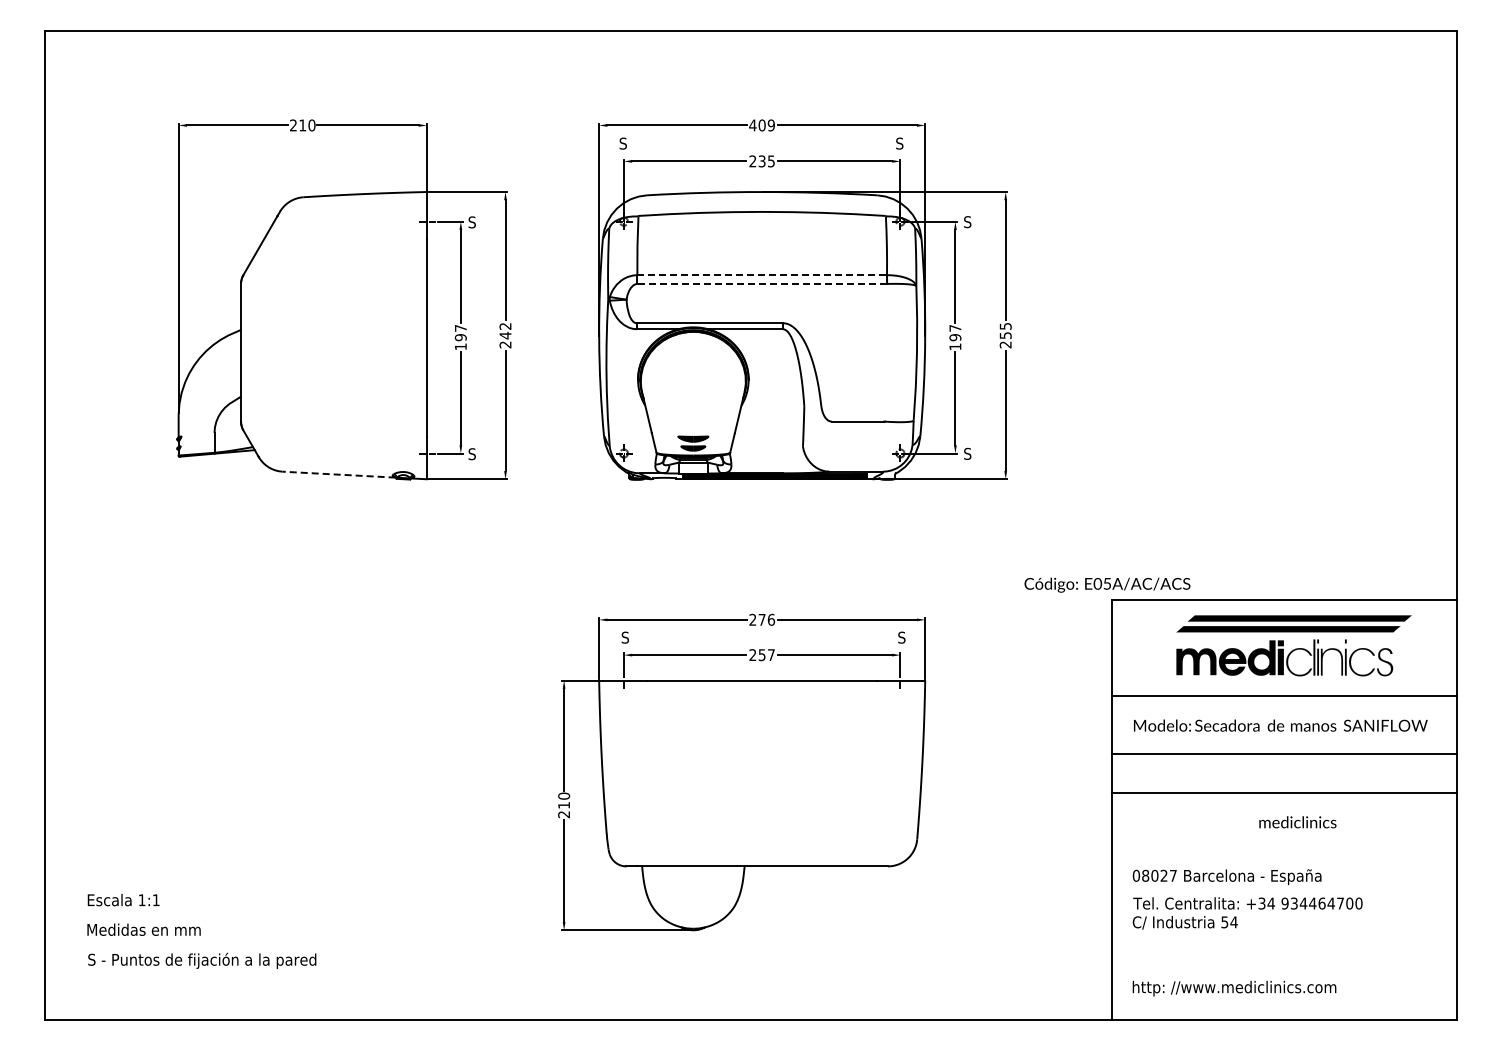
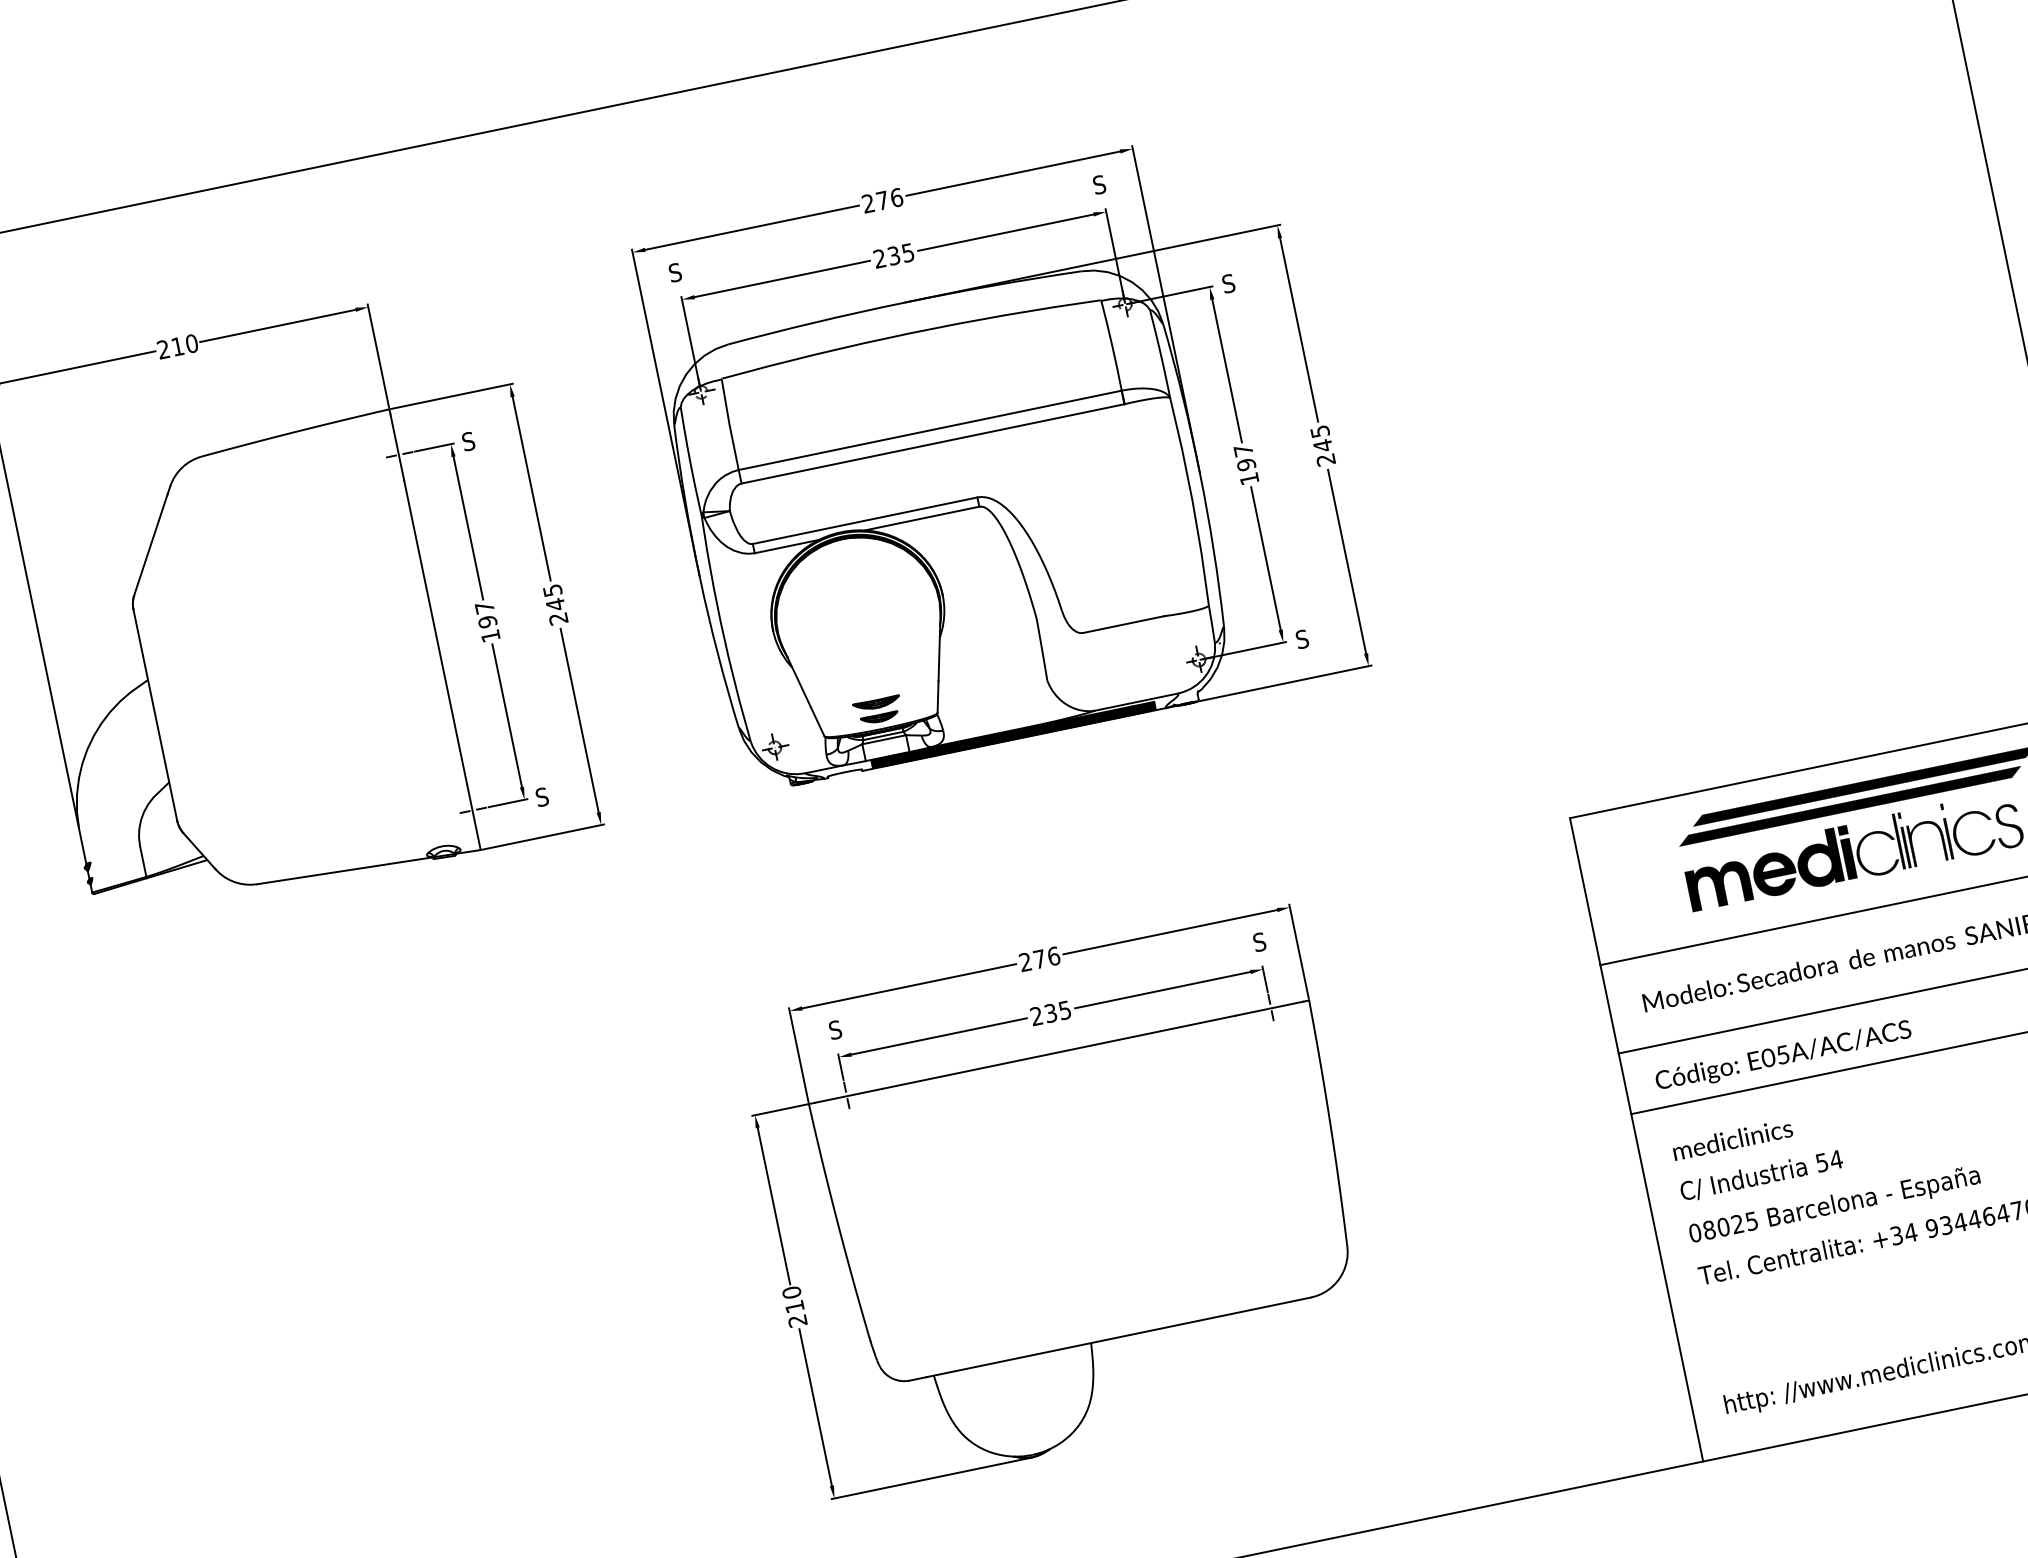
text: (762, 125) -> (883, 200), 409 -> 276
line: (762, 275) -> (930, 430), dashed -> solid
line: (762, 283) -> (933, 443), dashed -> solid
text: (505, 326) -> (552, 590), 242 -> 245
text: (1005, 335) -> (1322, 445), 255 -> 245
line: (339, 474) -> (345, 870), dashed -> solid
text: (1107, 584) -> (1783, 1055), moved
text: (766, 655) -> (1057, 1012), 257 -> 235
text: (1297, 822) -> (1732, 1140), moved
text: (1173, 875) -> (1752, 1220), 08027 -> 08025
text: (1184, 922) -> (1760, 1175), moved

